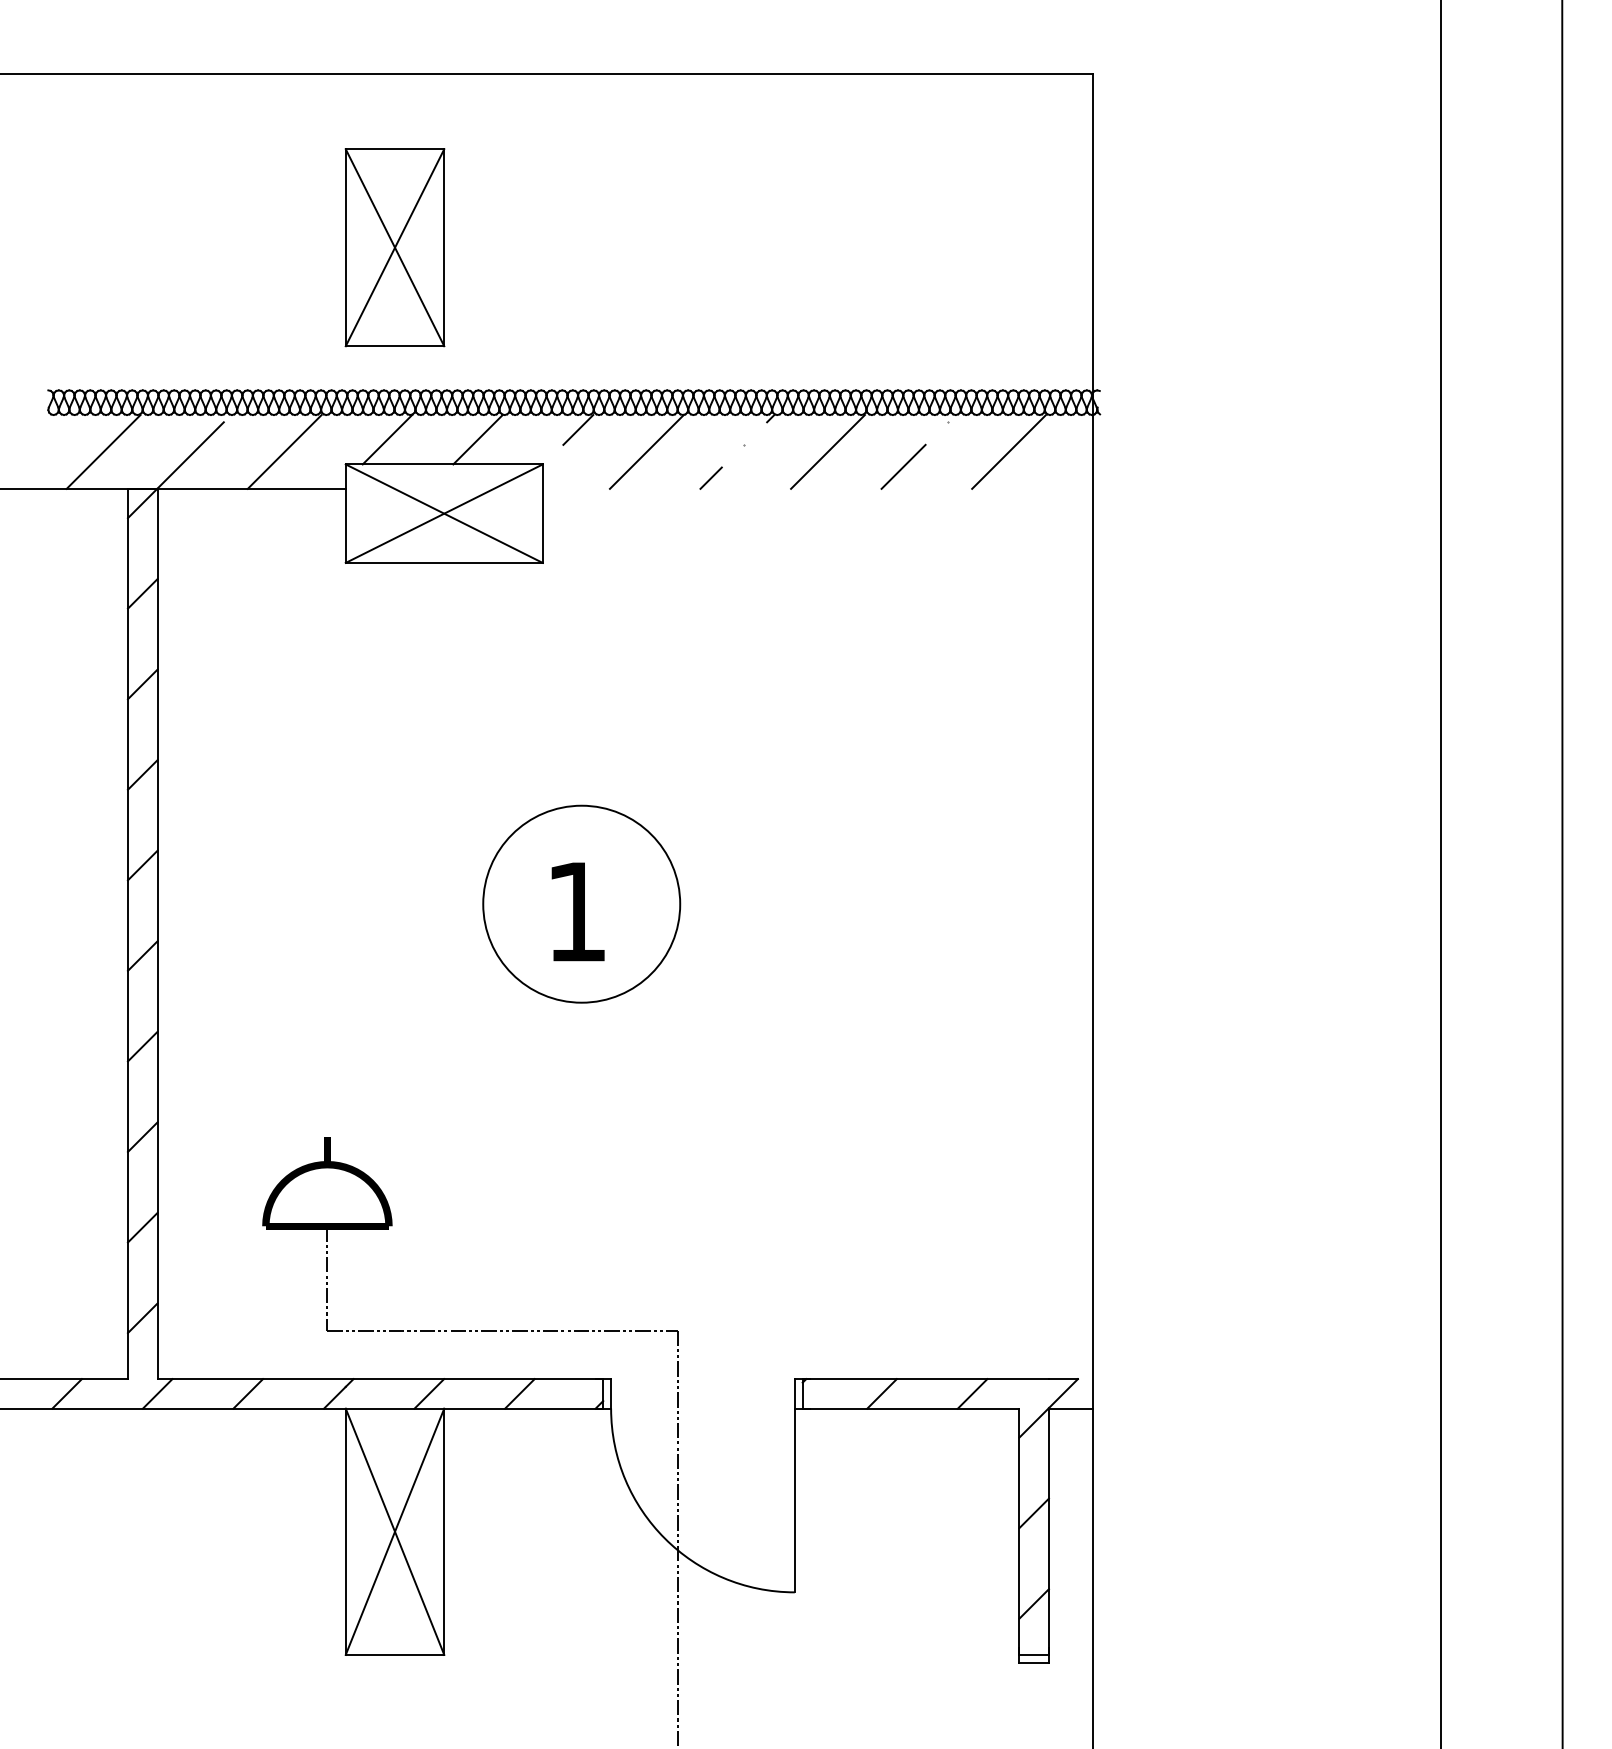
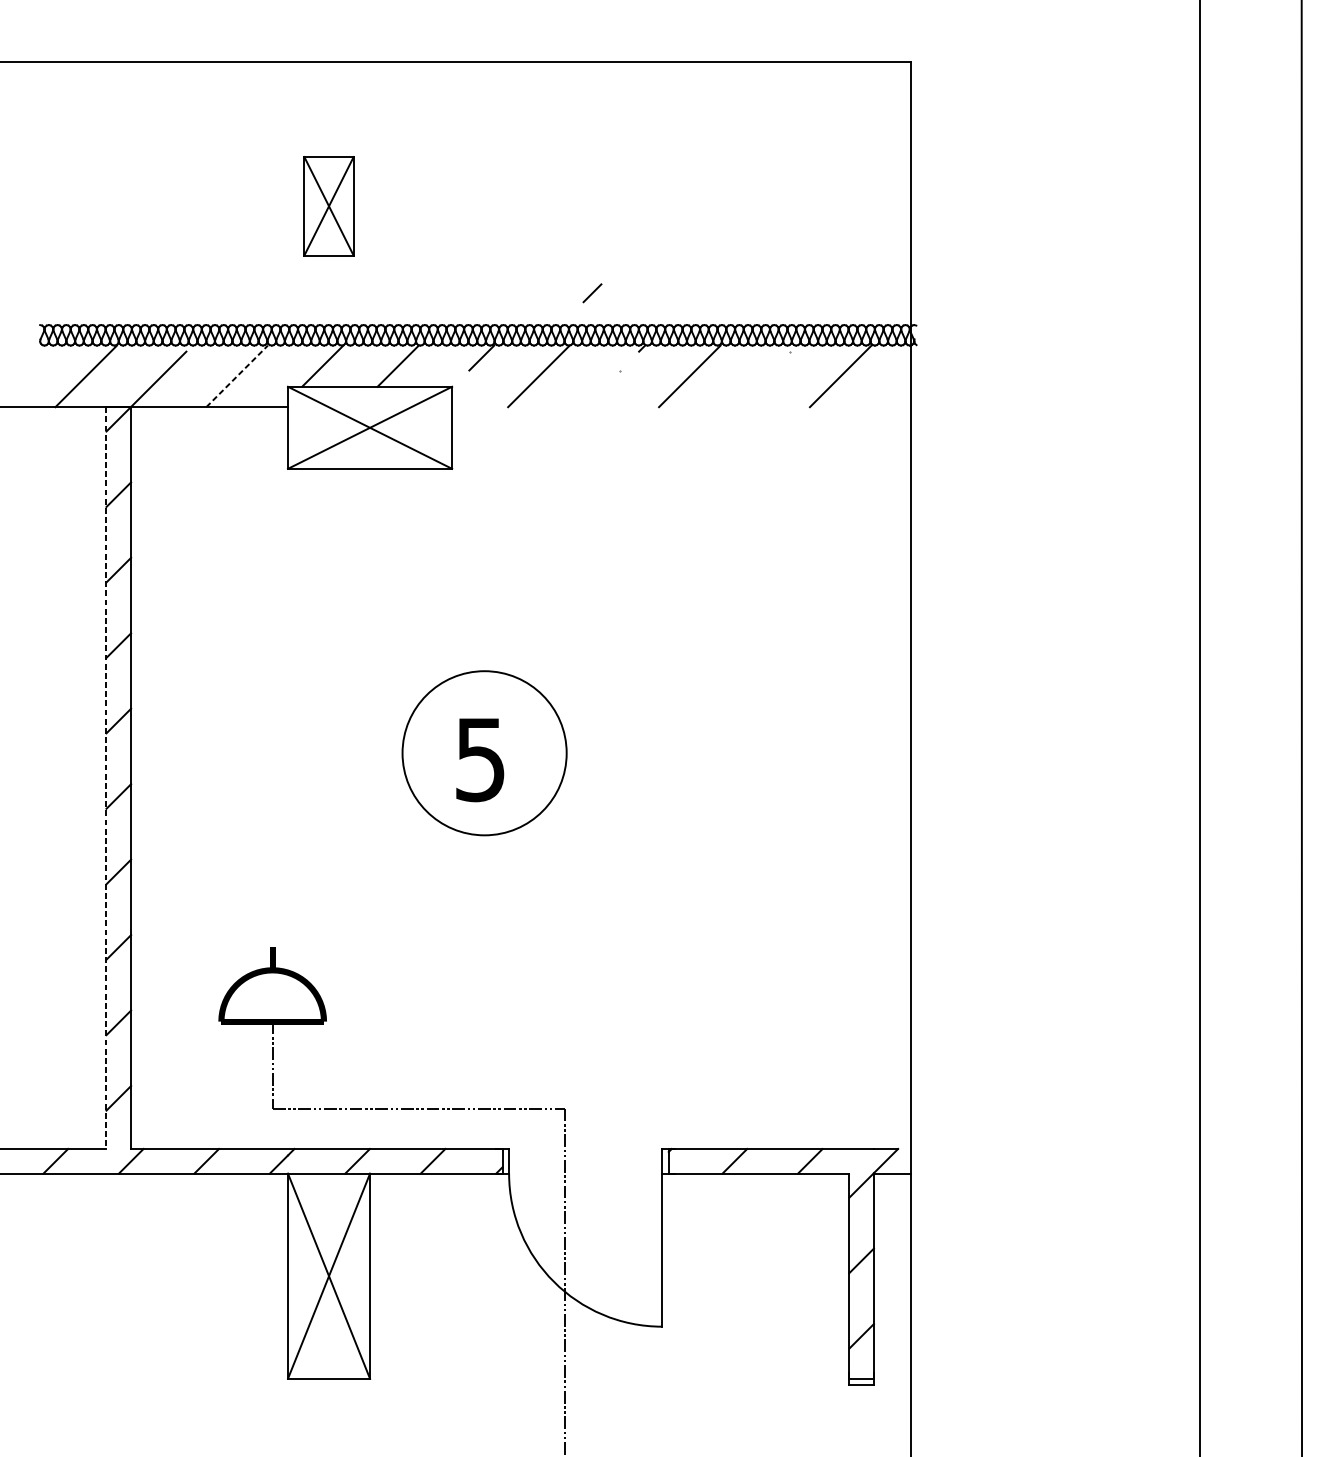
part: (394, 247) -> (328, 206), size x0.6
line: (285, 451) -> (237, 376), solid -> dashed
line: (903, 466) -> (752, 388), removed
line: (710, 477) -> (591, 292), moved
text: (576, 912) -> (480, 760), 1 -> 5
line: (127, 934) -> (106, 778), solid -> dashed

